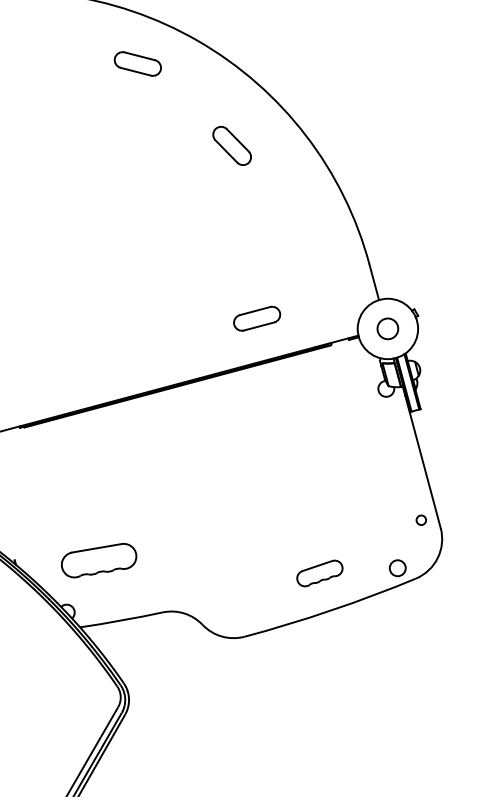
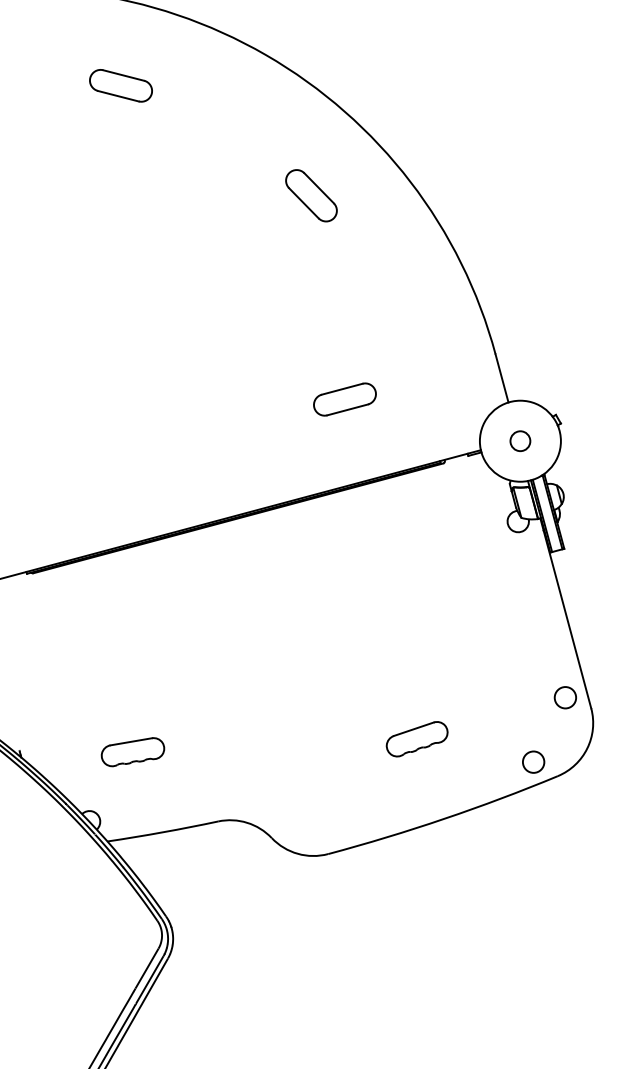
part: (137, 63) -> (120, 85), moved
part: (256, 318) -> (344, 399), moved
circle: (387, 329) -> (520, 441), size x0.71
circle: (420, 520) -> (564, 697), size x1.67
part: (98, 561) -> (132, 752), size x0.62
part: (319, 573) -> (416, 739), moved

